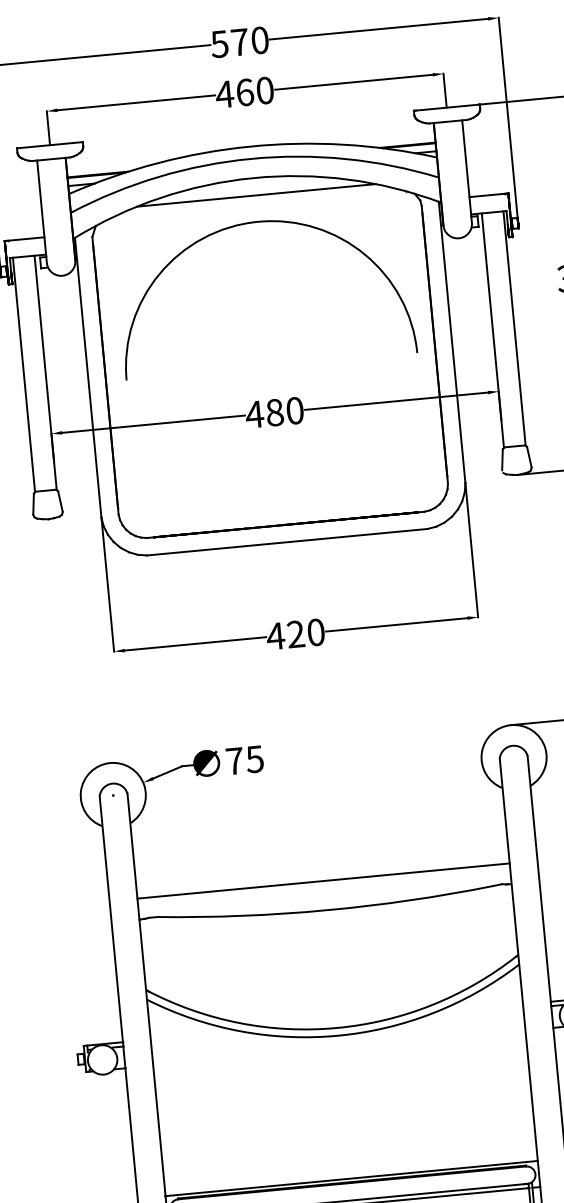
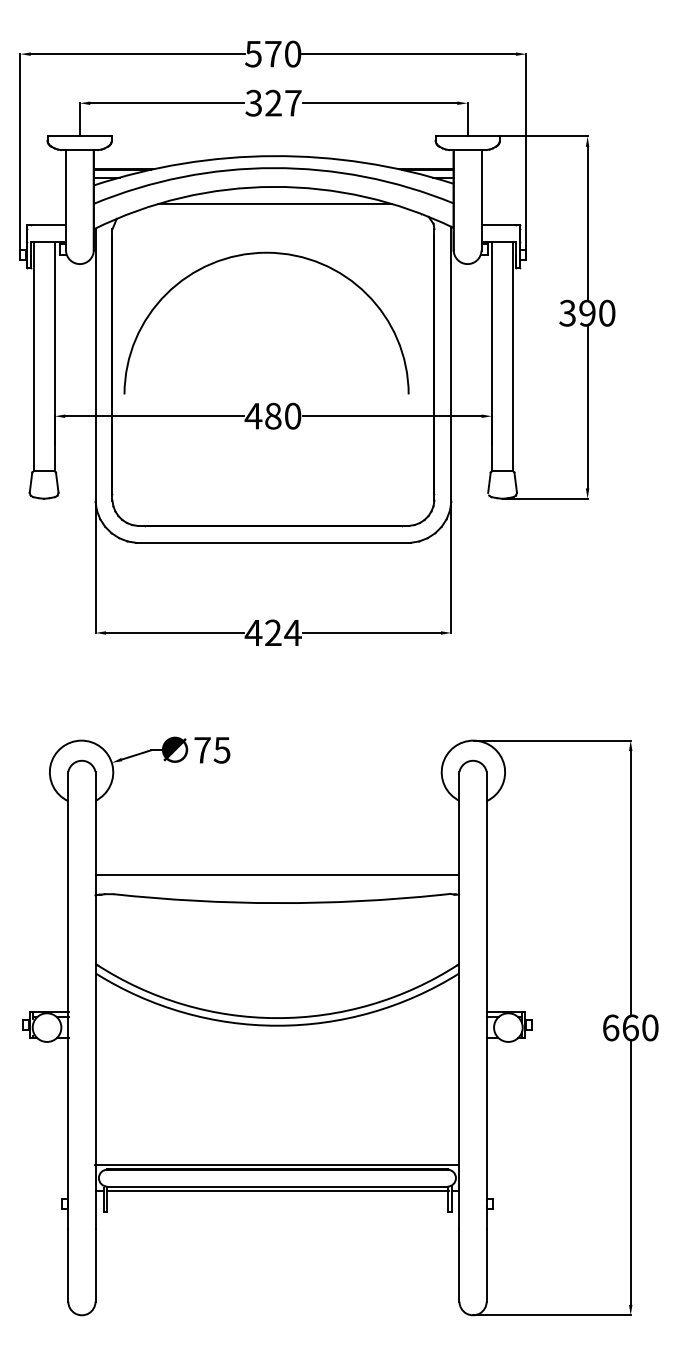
text: (243, 91) -> (272, 102), 460 -> 327
arc: (247, 224) -> (255, 254), moved
text: (315, 632) -> (292, 632), 420 -> 424

